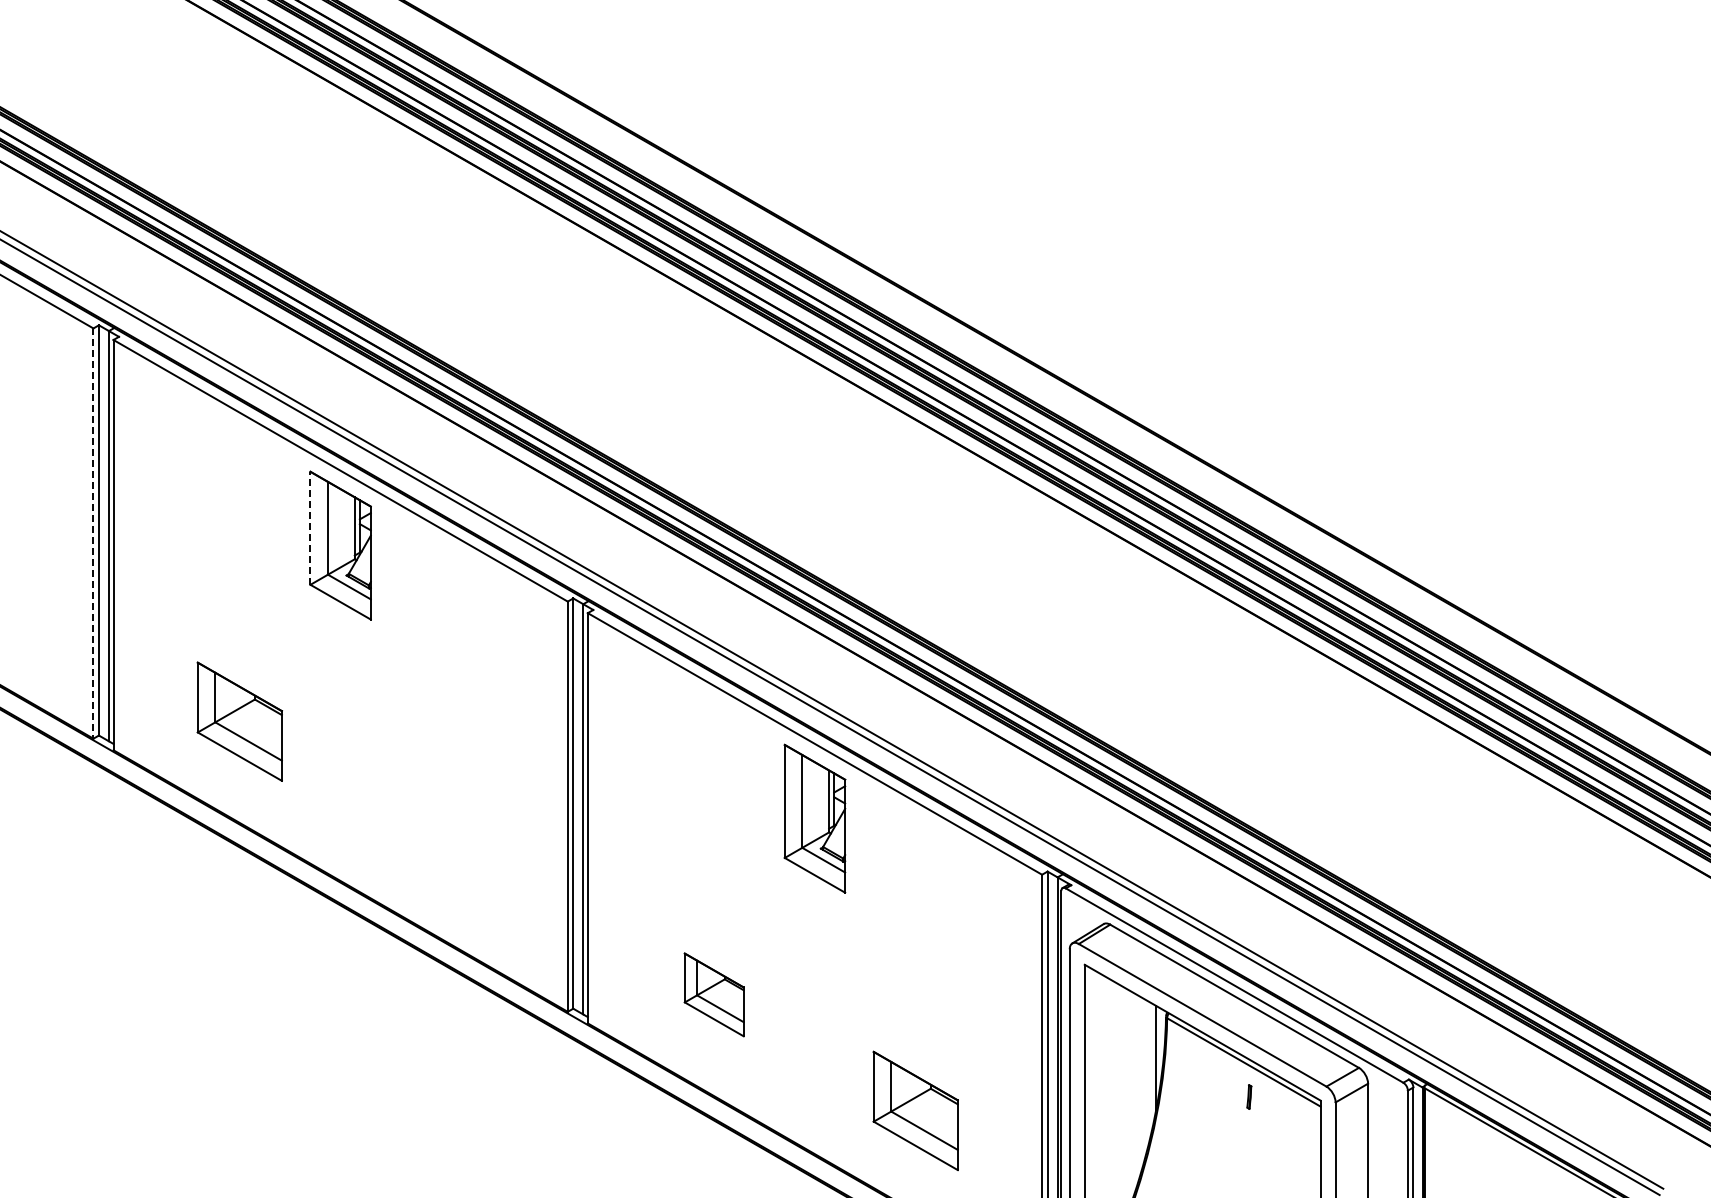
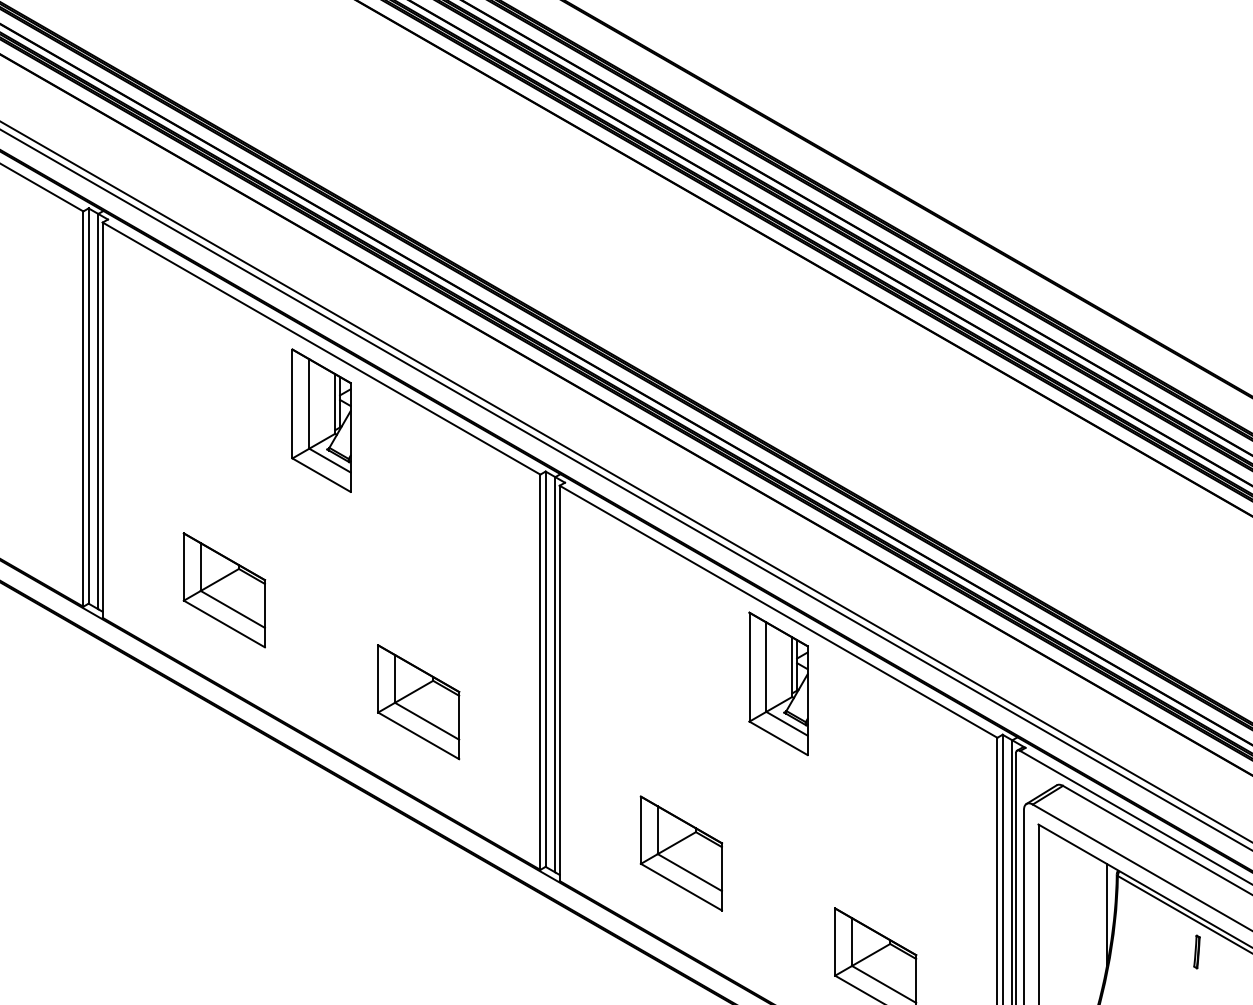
line: (310, 528) -> (292, 404), dashed -> solid
line: (93, 534) -> (83, 409), dashed -> solid
part: (441, 837) -> (418, 701), added
part: (714, 994) -> (681, 853), size x1.43
part: (1249, 1096) -> (1197, 951), size x1.43

